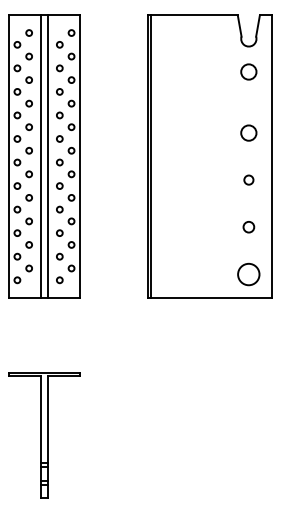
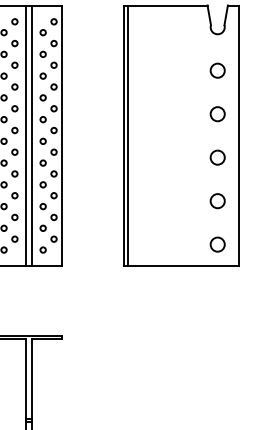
circle: (248, 71) -> (217, 70), moved
circle: (248, 179) -> (217, 157), size x1.67
circle: (248, 226) -> (217, 200), size x1.43
circle: (248, 273) -> (217, 243), size x0.71

